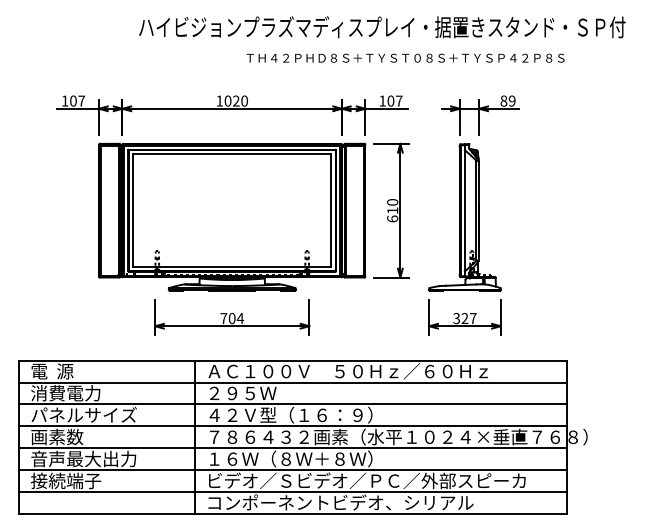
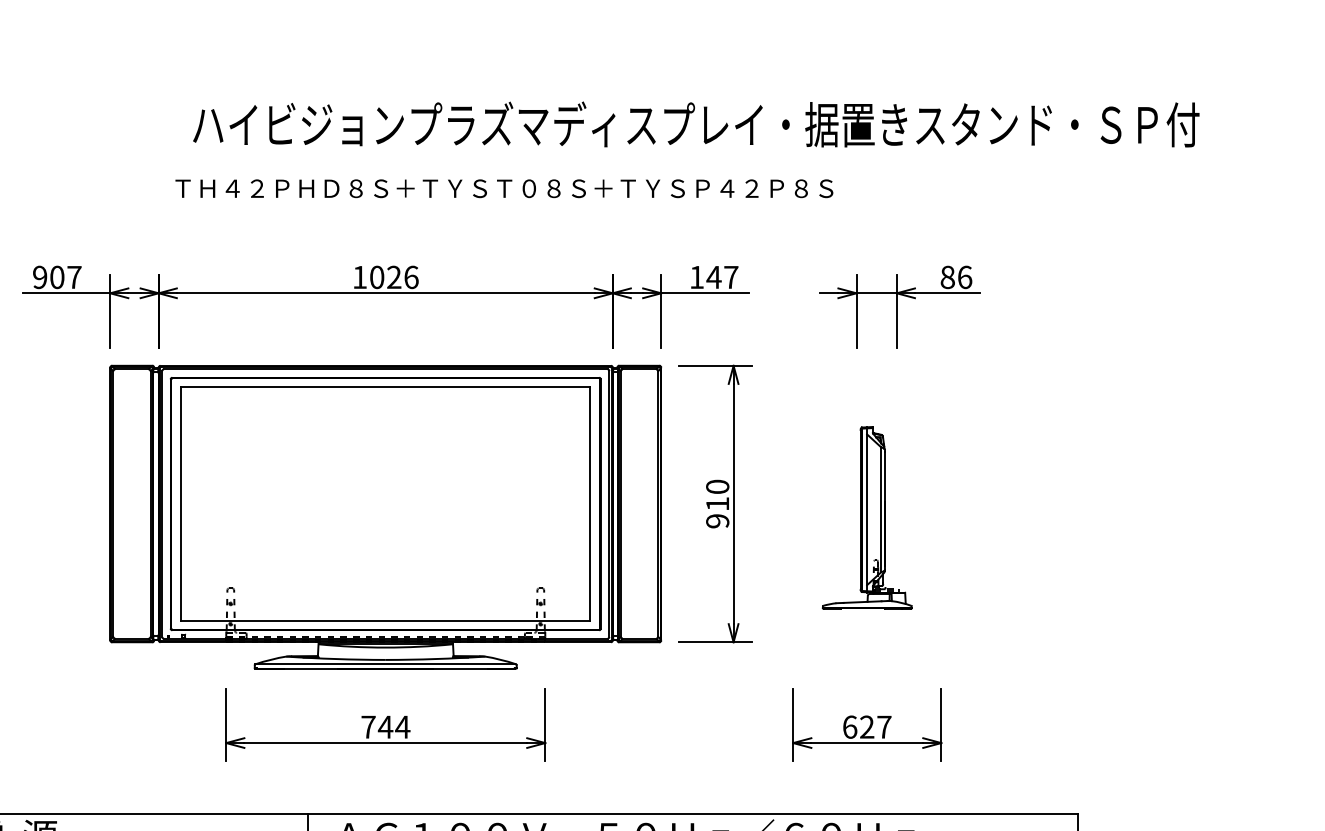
text: (405, 57) -> (504, 187), moved
text: (64, 100) -> (38, 276), 107 -> 907
text: (244, 100) -> (411, 276), 1020 -> 1026
text: (390, 100) -> (713, 276), 107 -> 147
text: (511, 100) -> (963, 276), 89 -> 86
part: (464, 217) -> (866, 518), size x0.6
text: (392, 218) -> (717, 520), 610 -> 910
text: (231, 318) -> (384, 727), 704 -> 744
text: (456, 318) -> (849, 727), 327 -> 627

